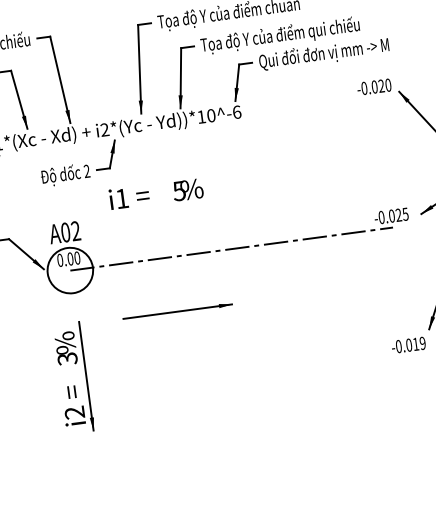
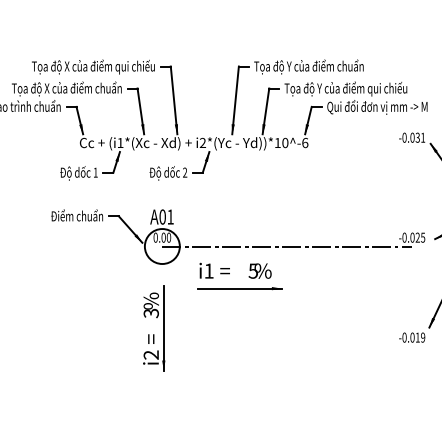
text: (384, 85) -> (420, 137), -0.020 -> -0.031
text: (156, 193) -> (235, 270), moved
text: (75, 230) -> (170, 216), A02 -> A01

